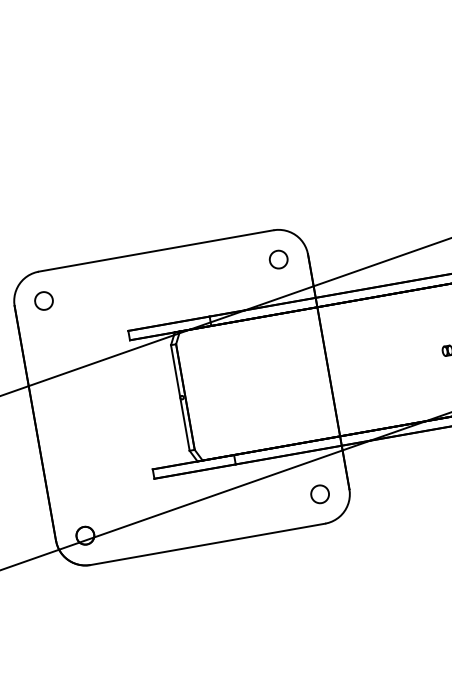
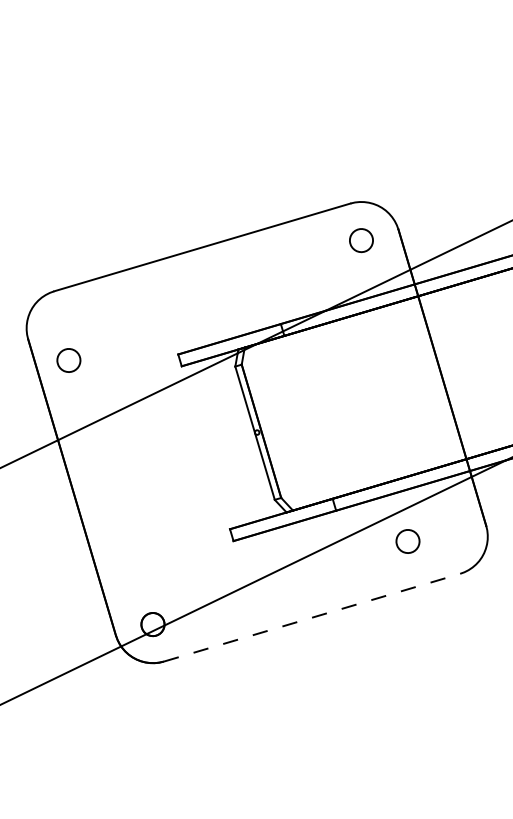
part: (43, 300) -> (68, 359), moved
part: (319, 494) -> (407, 541), moved
line: (208, 544) -> (312, 617), solid -> dashed

